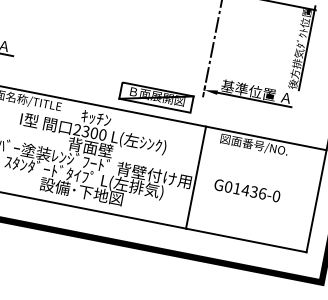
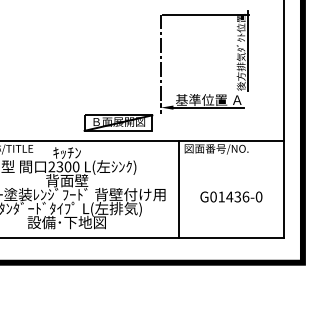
line: (196, 176) -> (179, 188), moved
text: (247, 190) -> (231, 196), moved

